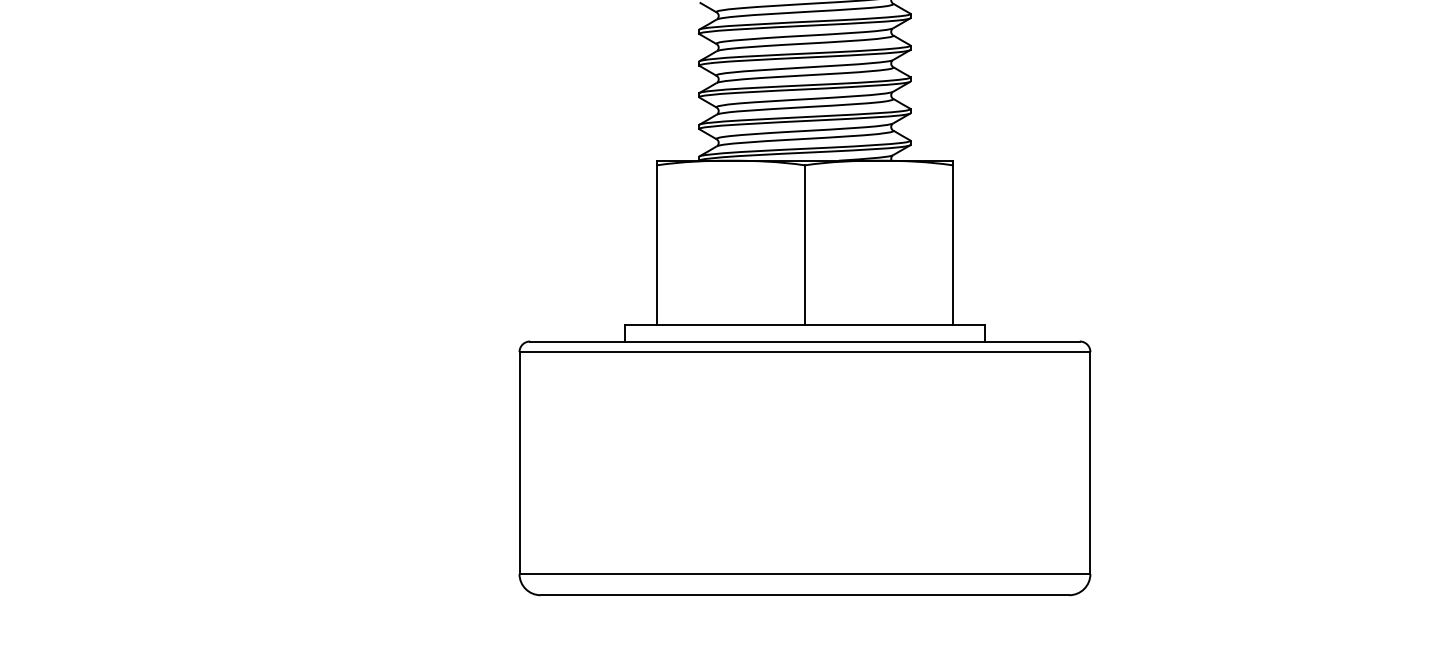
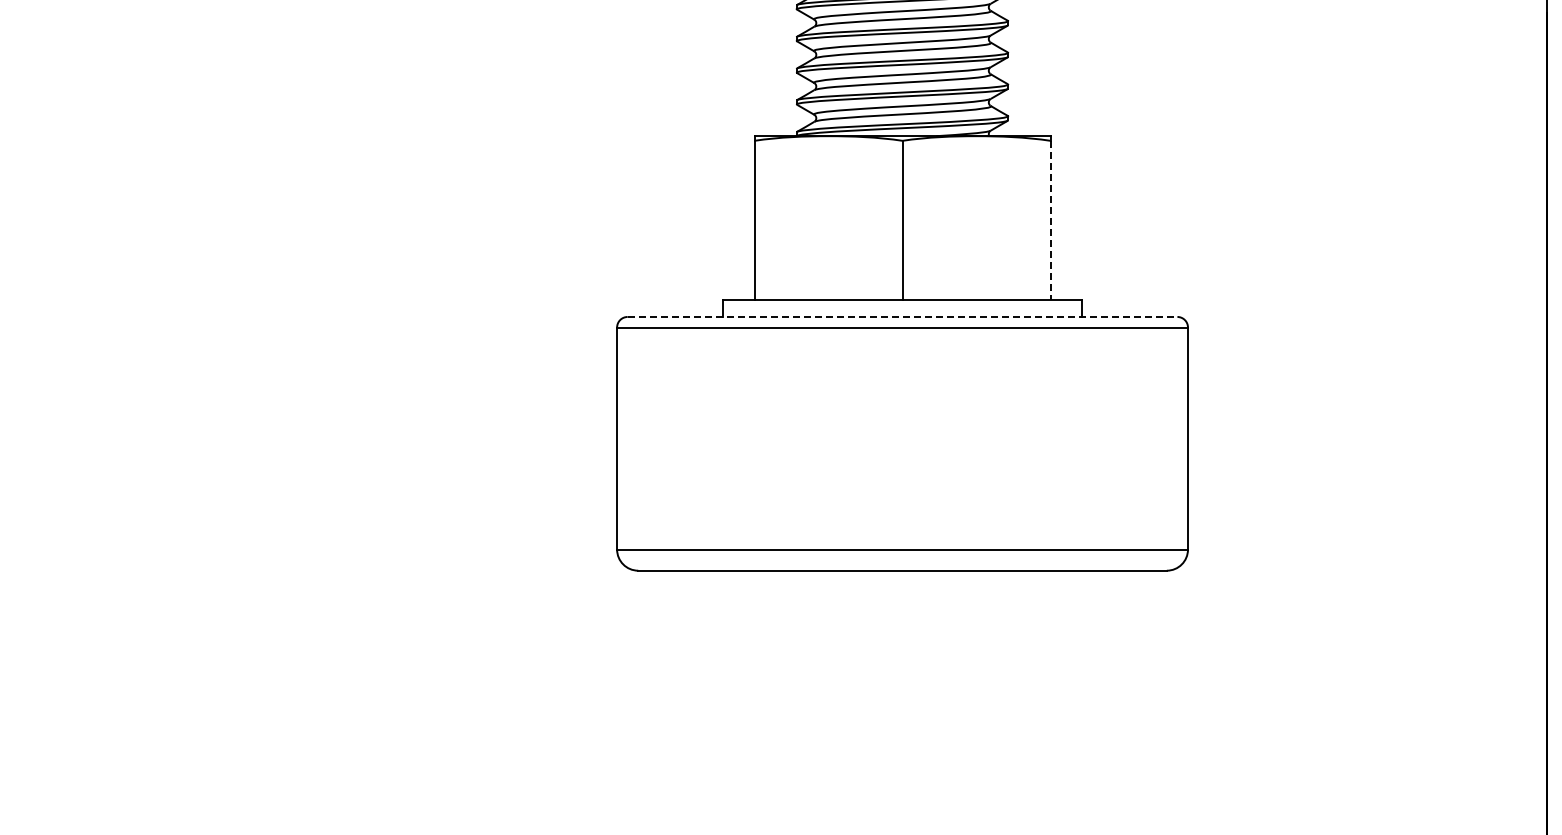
line: (952, 245) -> (1050, 220), solid -> dashed
line: (804, 341) -> (902, 316), solid -> dashed

